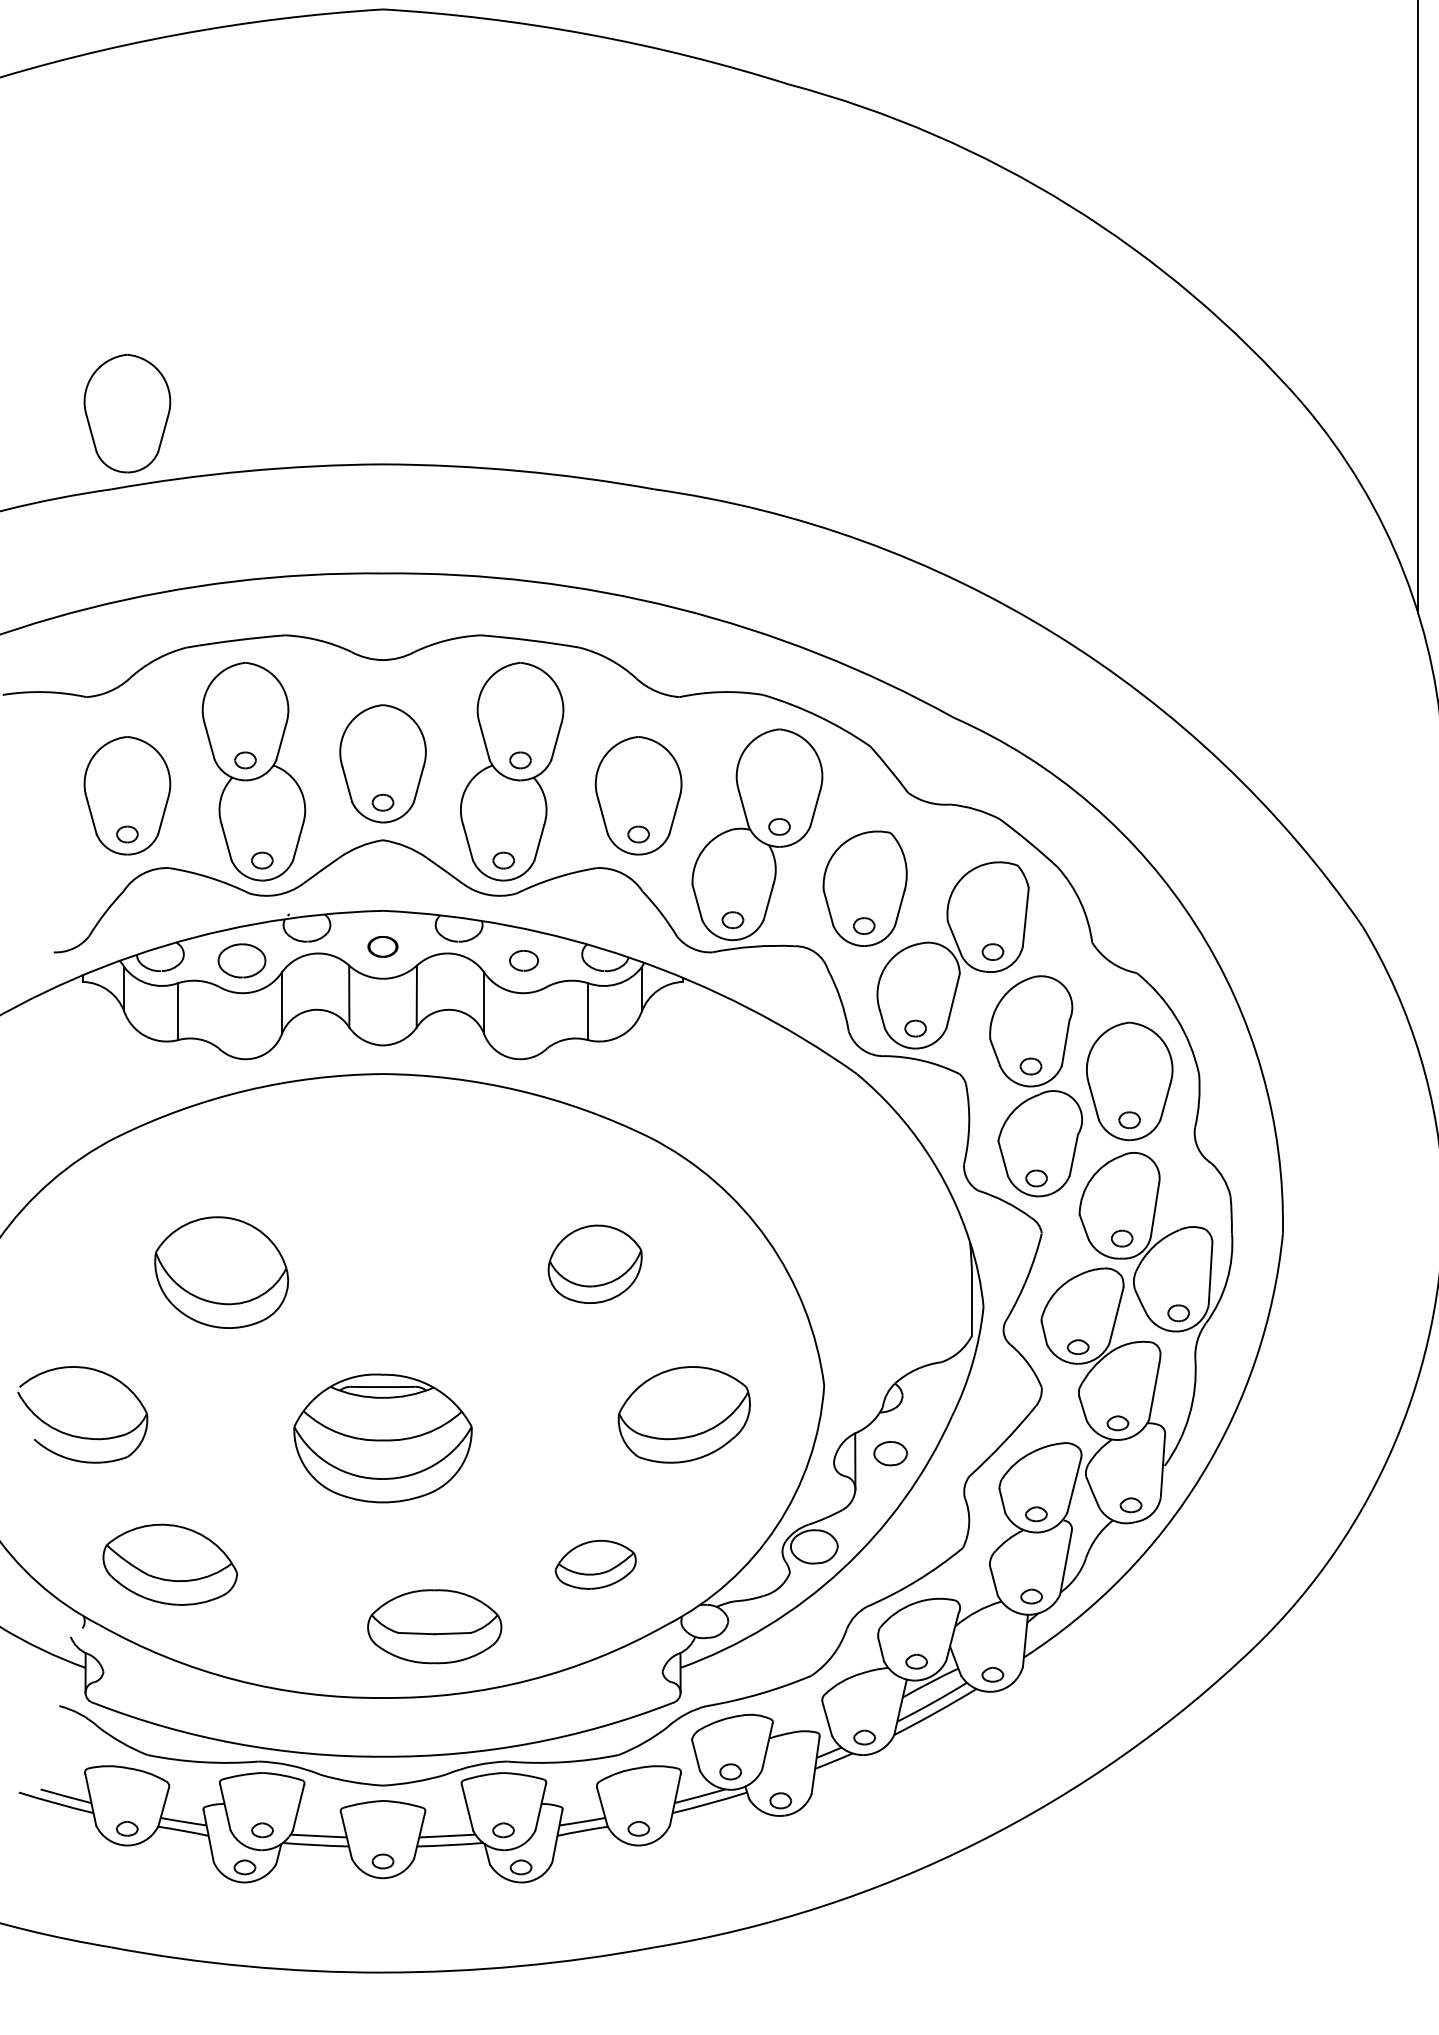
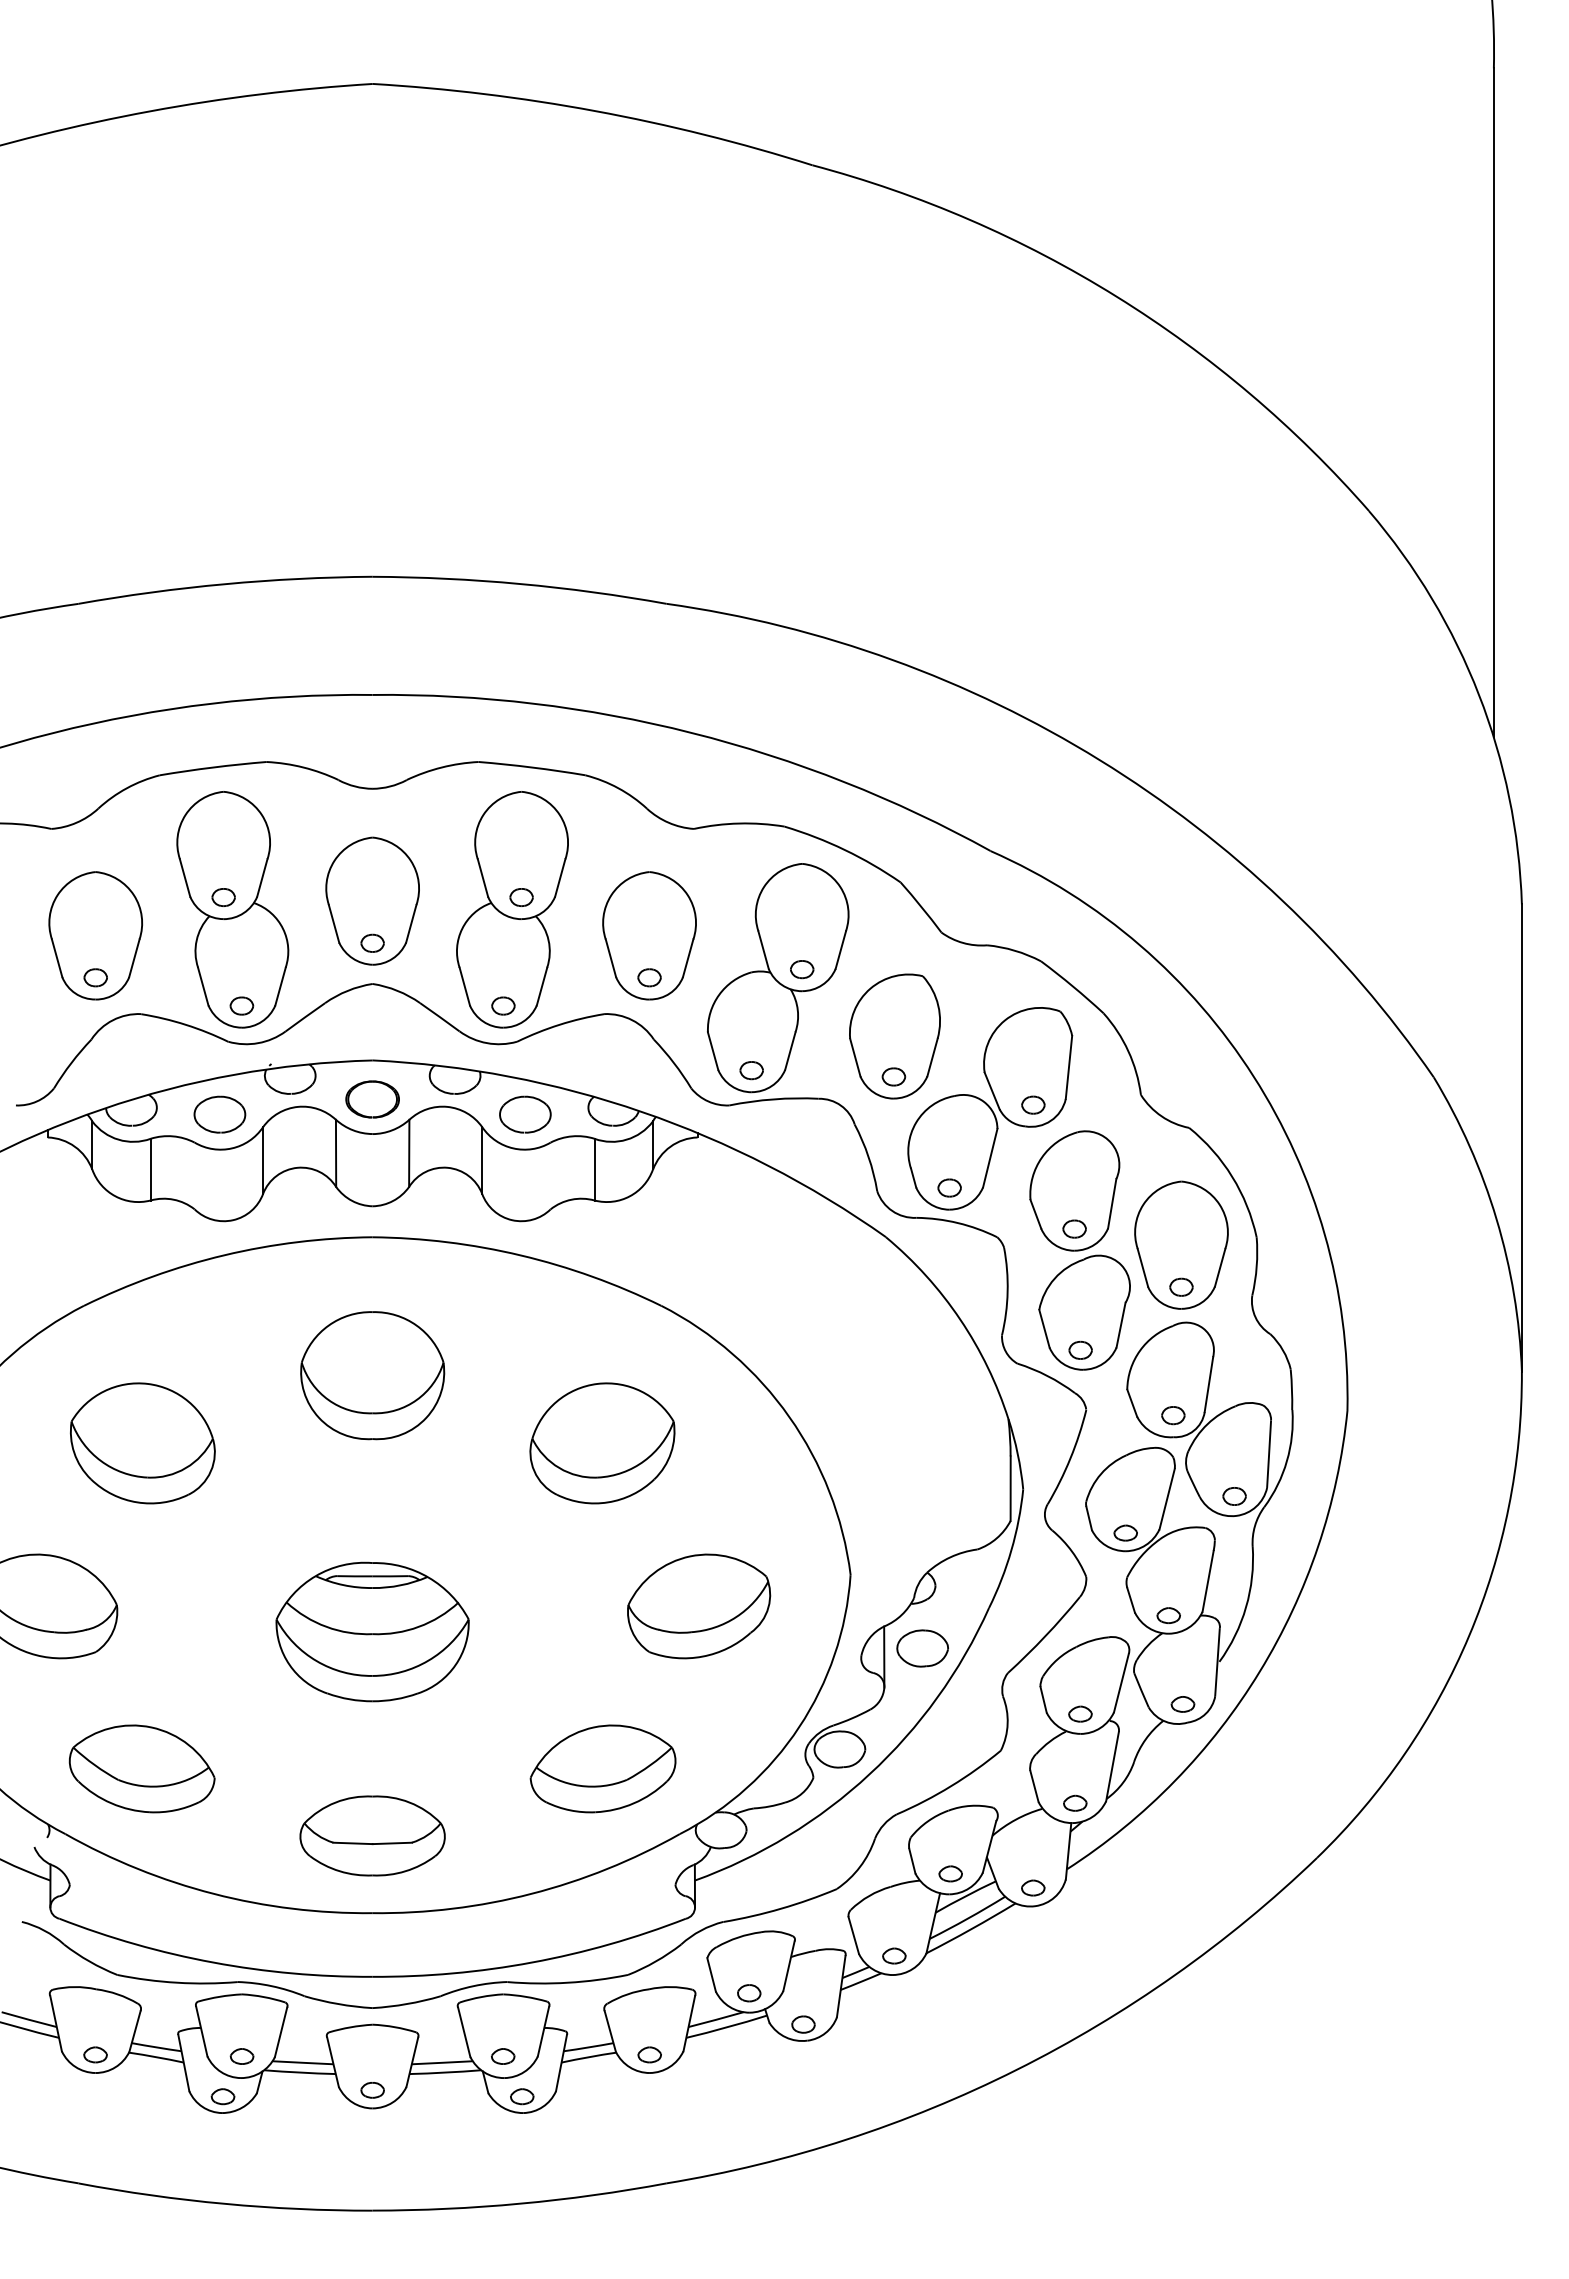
part: (127, 413) -> (95, 521), removed
part: (382, 946) -> (372, 1099), size x1.67
part: (524, 960) -> (525, 1114), size x1.67
part: (382, 1201) -> (372, 1375), added
part: (595, 1264) -> (602, 1443), size x1.43
part: (221, 1272) -> (142, 1443), moved
part: (890, 1453) -> (922, 1648), size x1.43
part: (595, 1564) -> (602, 1768), size x1.67
part: (434, 1626) -> (372, 1835), moved

